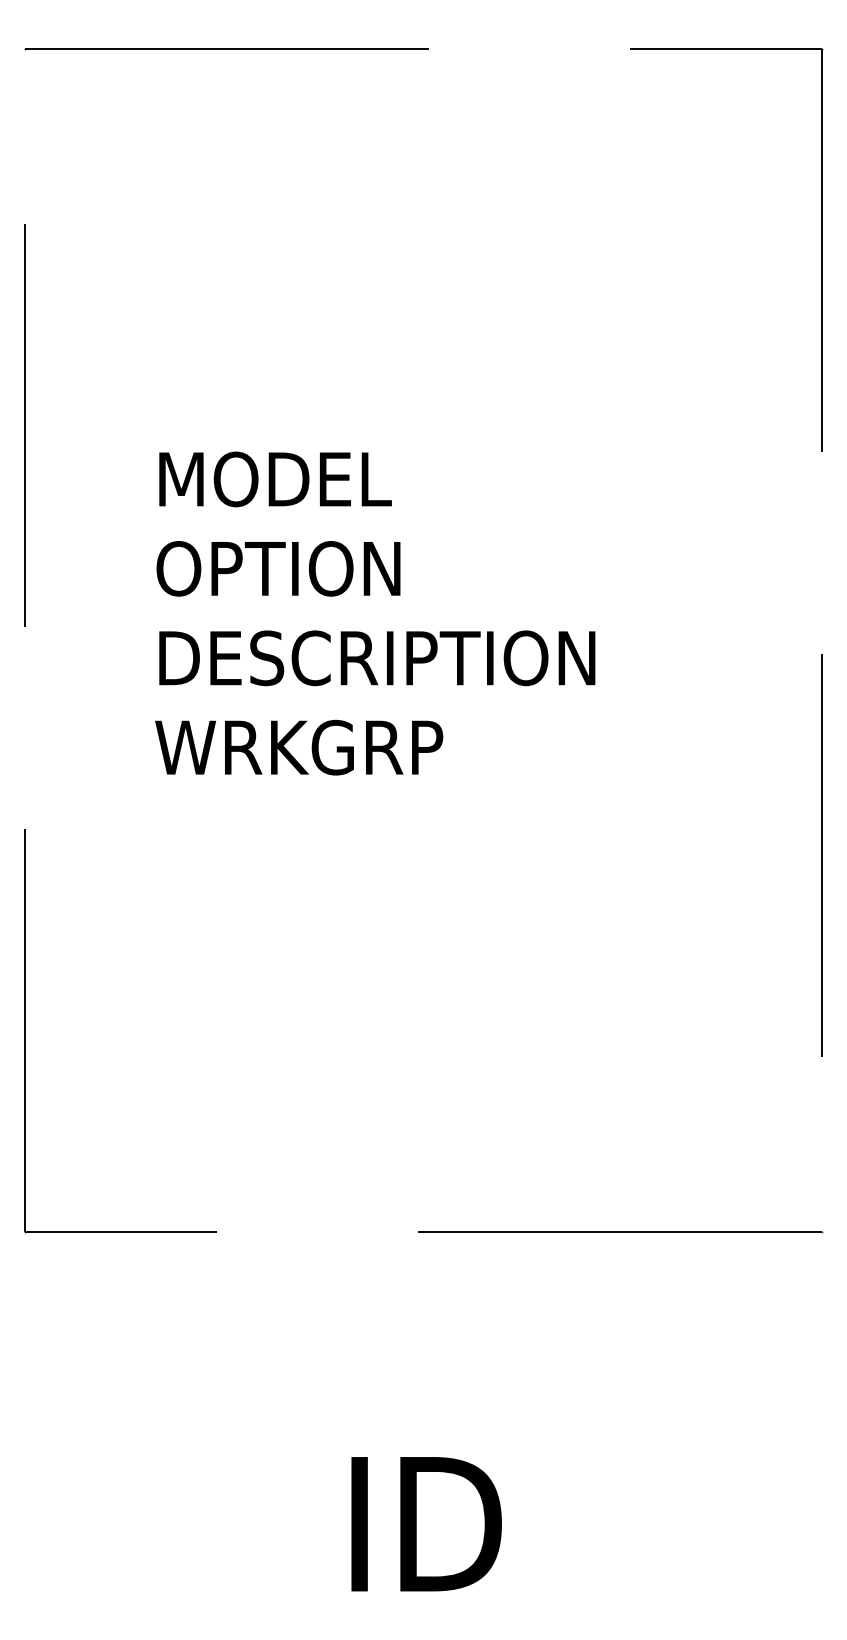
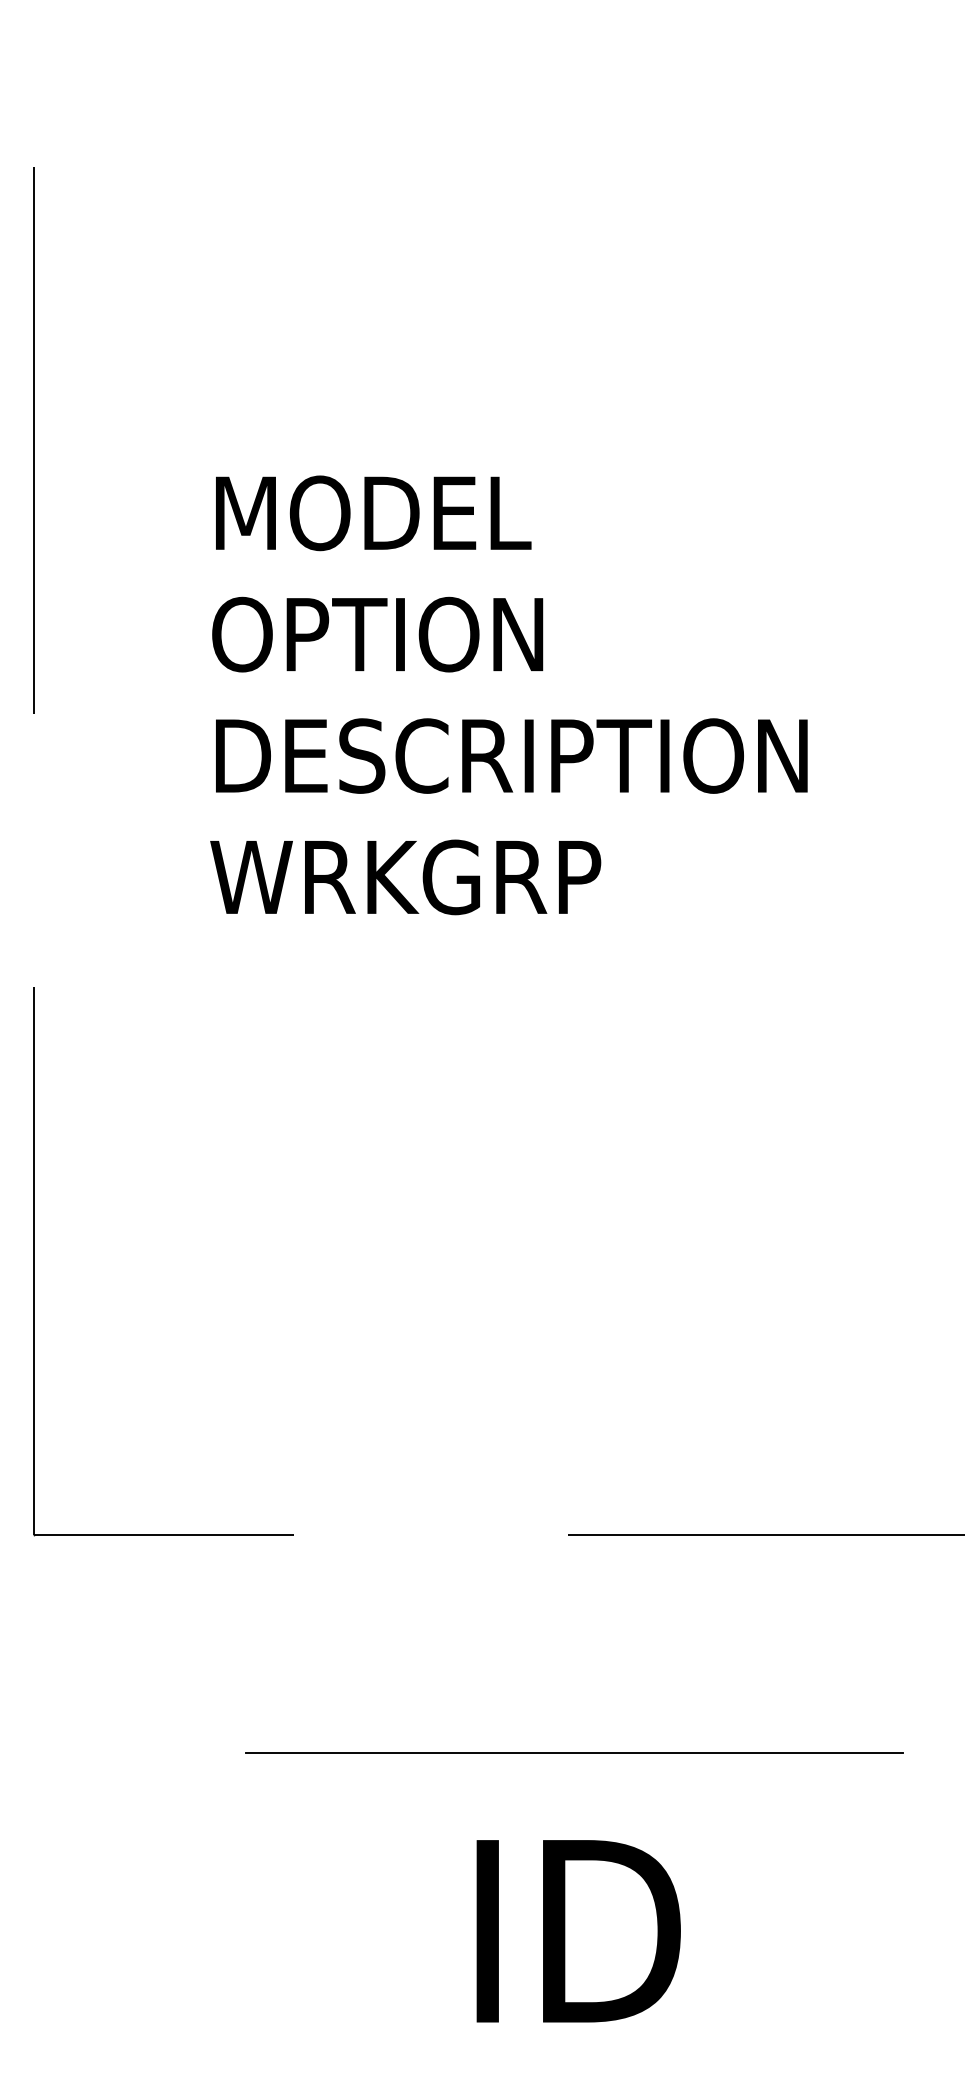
line: (423, 1393) -> (574, 1753), added

